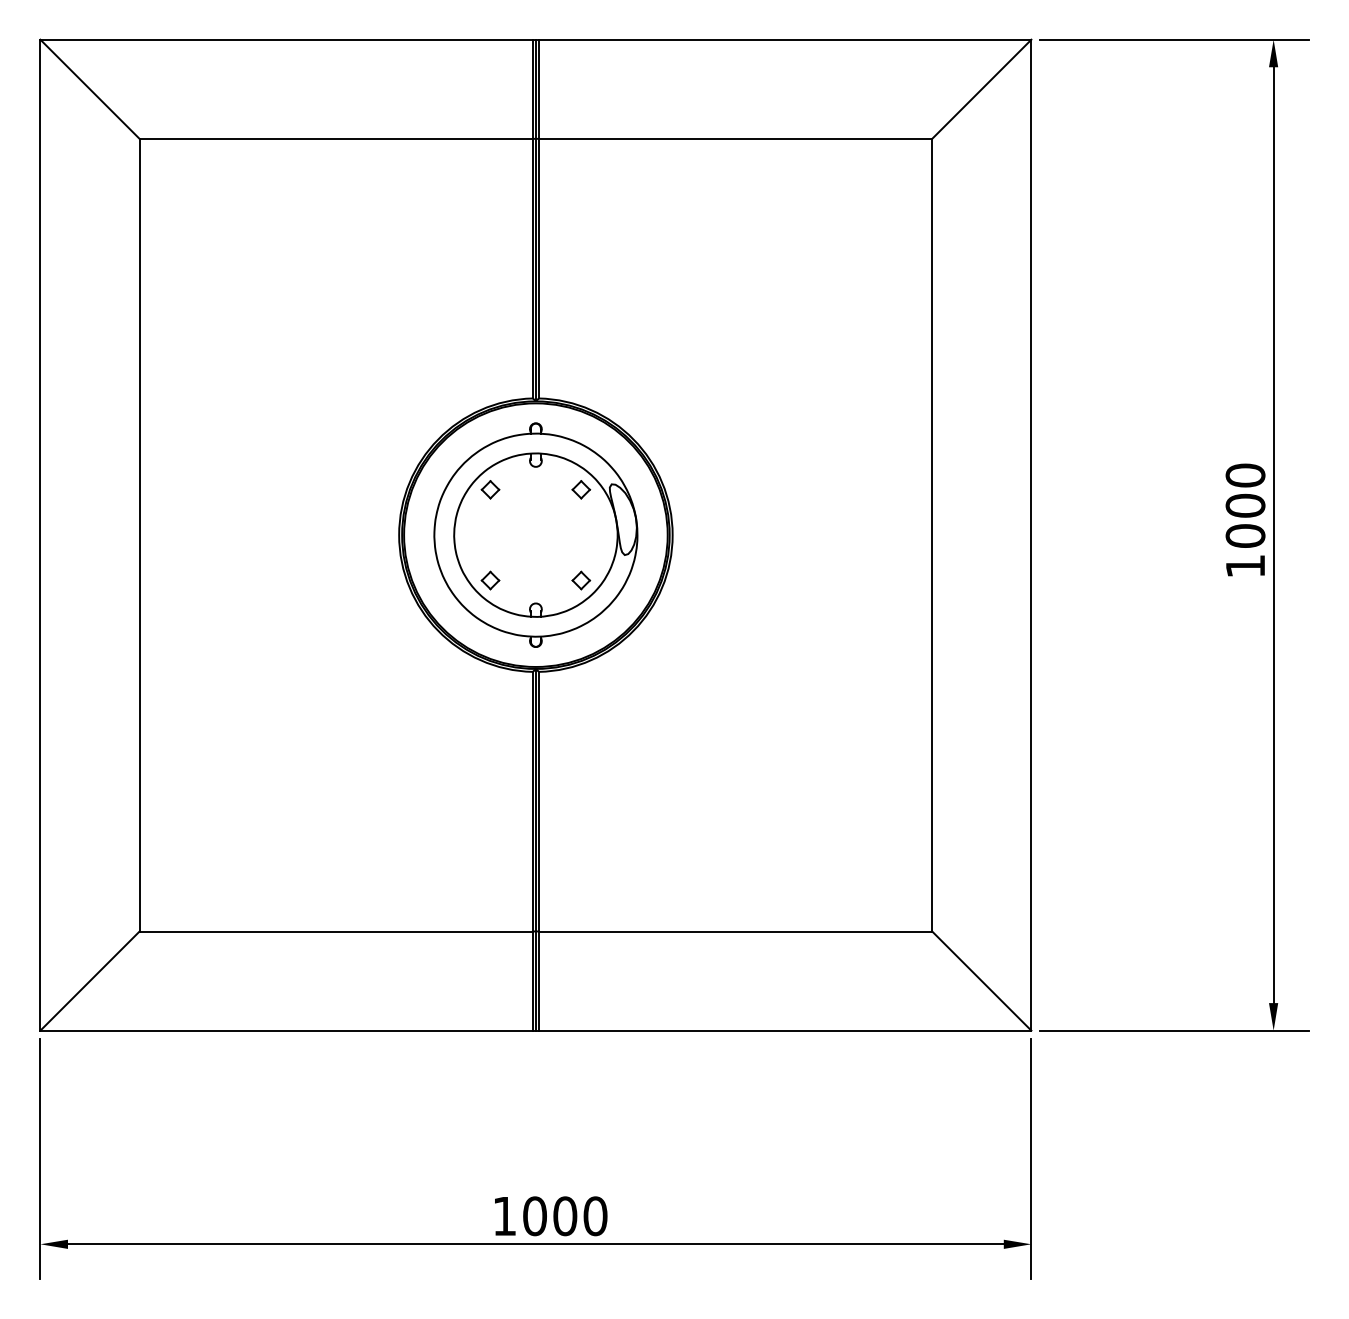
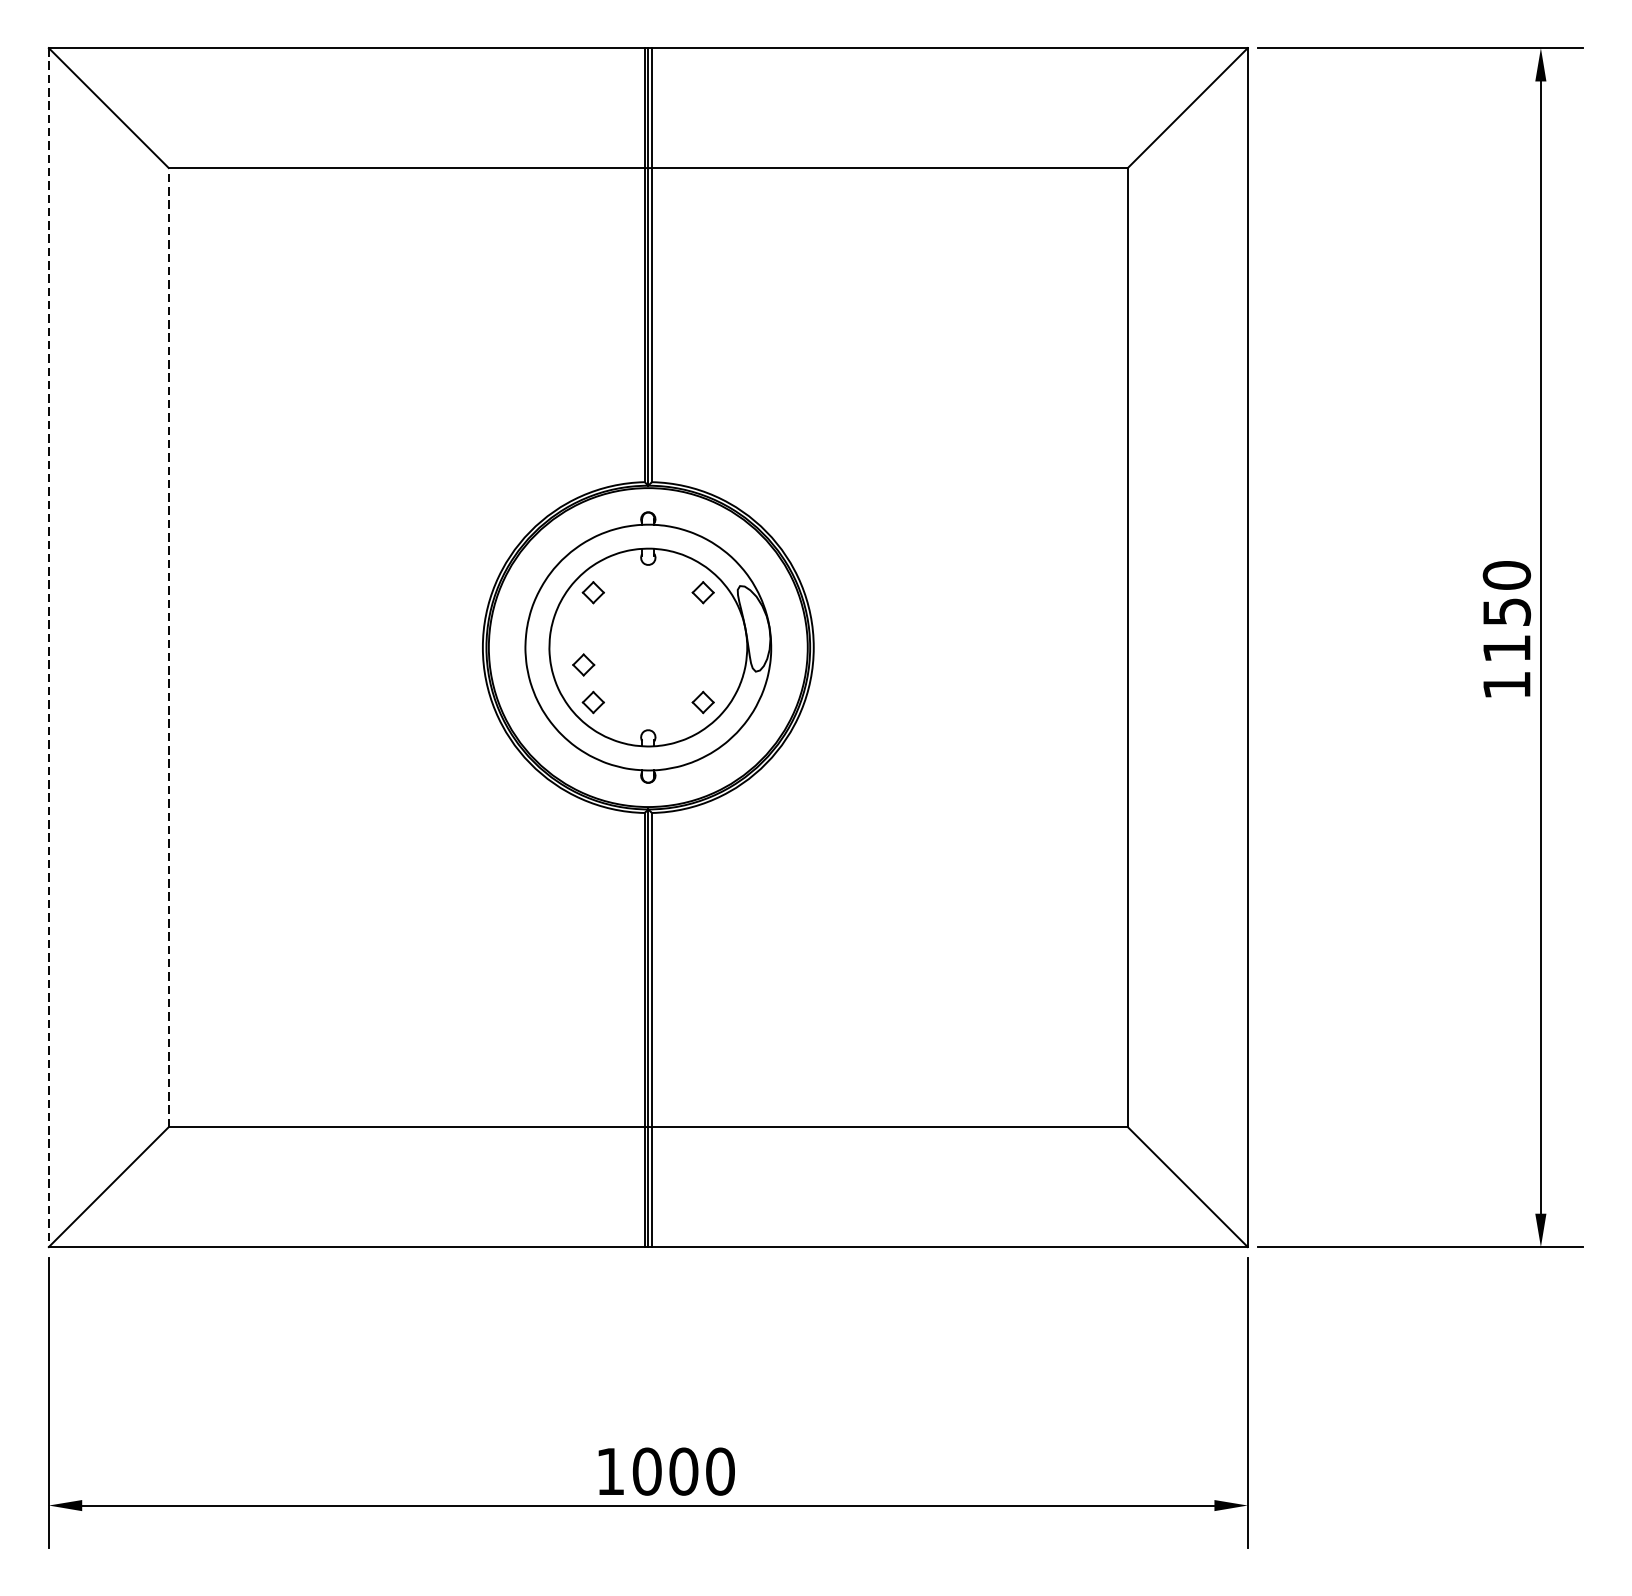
text: (1245, 520) -> (1506, 629), 1000 -> 1150
line: (139, 534) -> (168, 646), solid -> dashed
line: (40, 535) -> (48, 647), solid -> dashed
part: (482, 549) -> (583, 664), added

